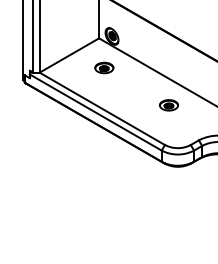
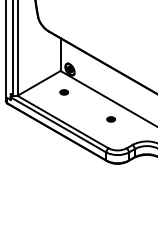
part: (103, 68) -> (63, 92), size x0.6
part: (167, 105) -> (110, 119), size x0.6

